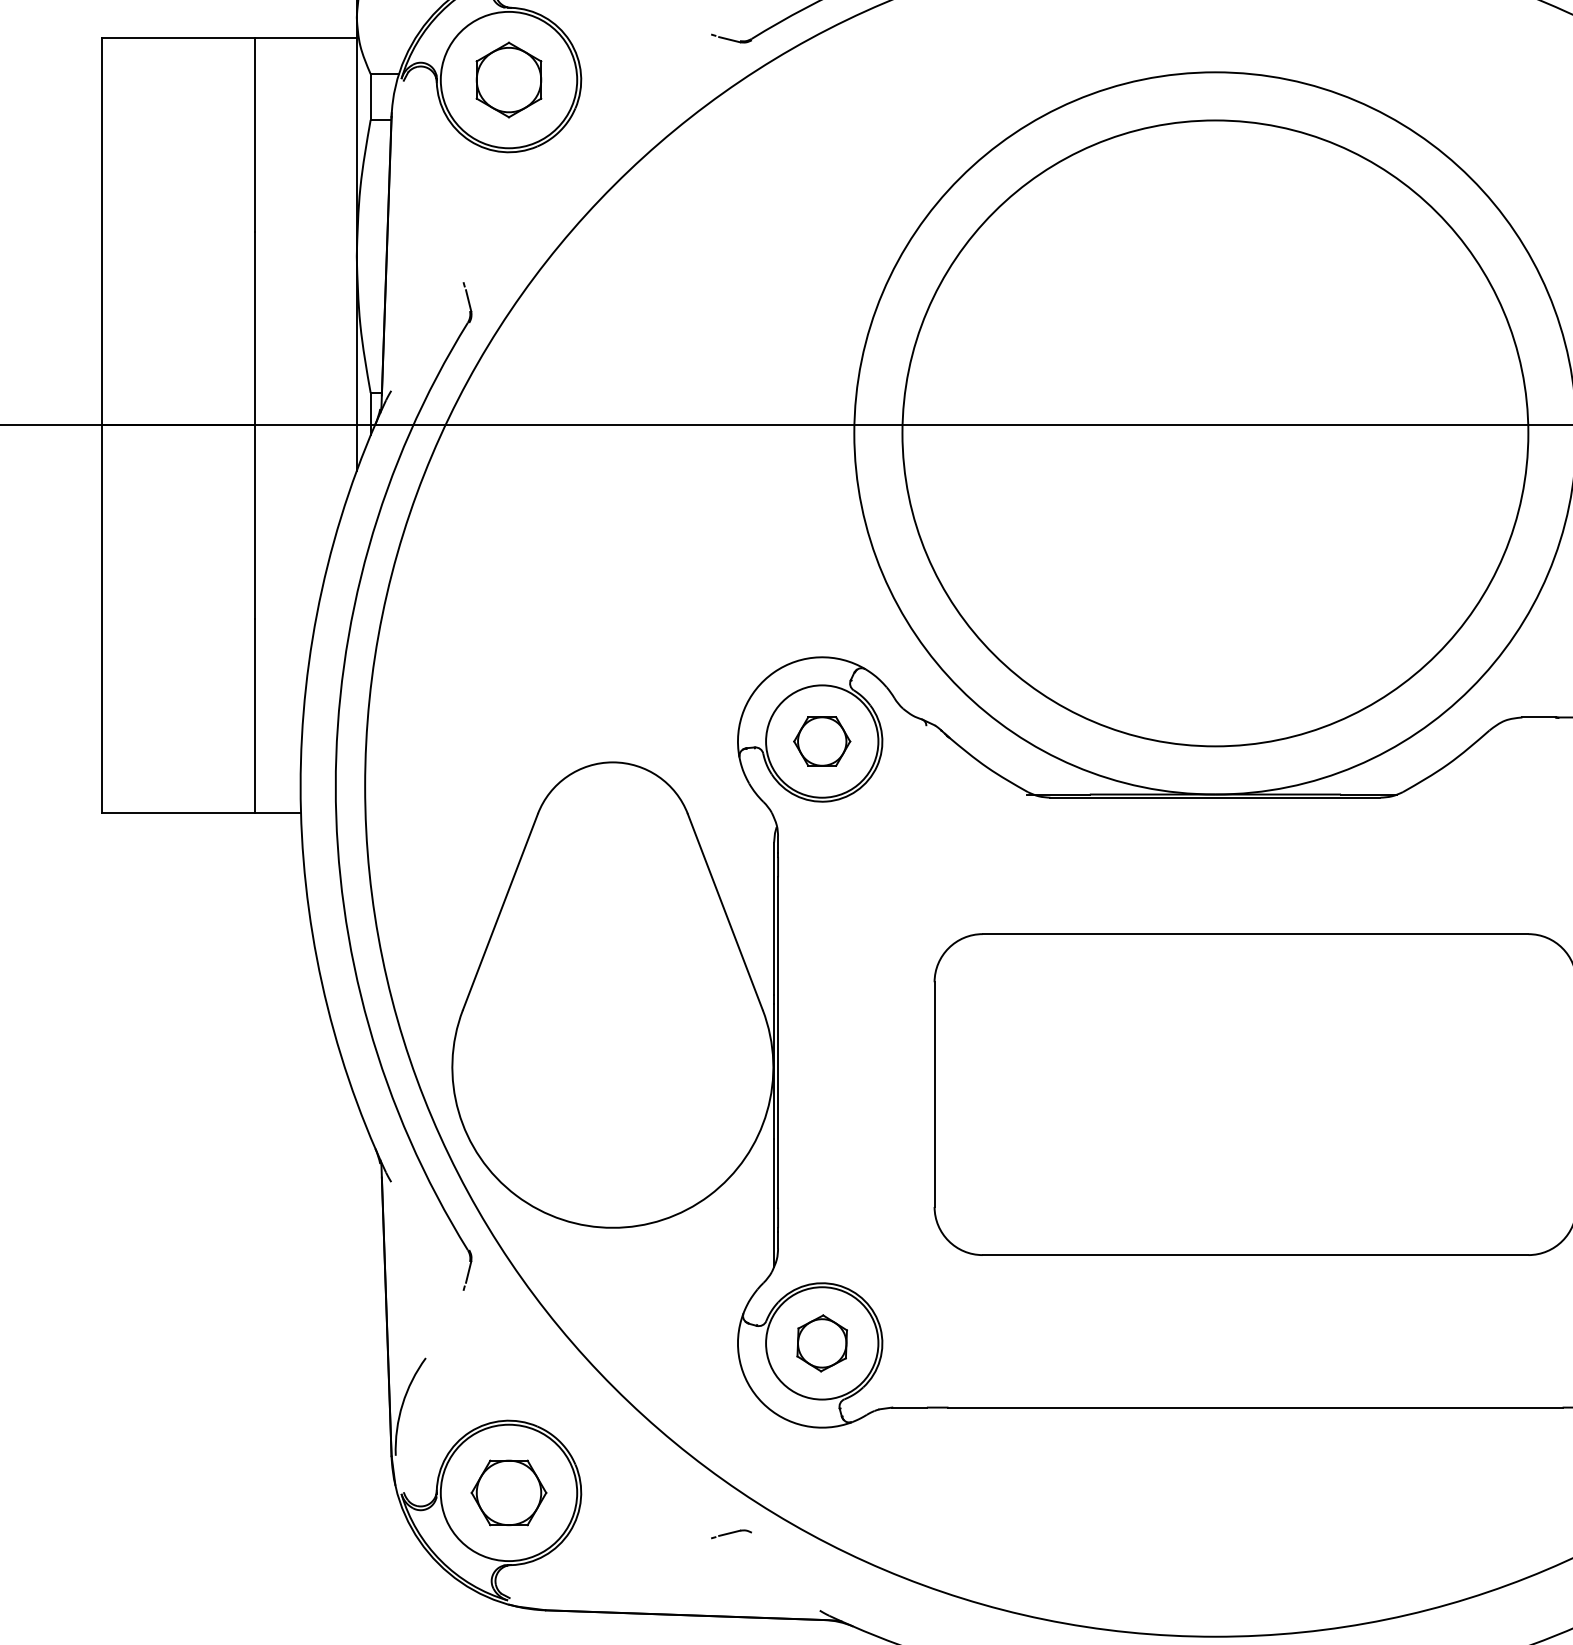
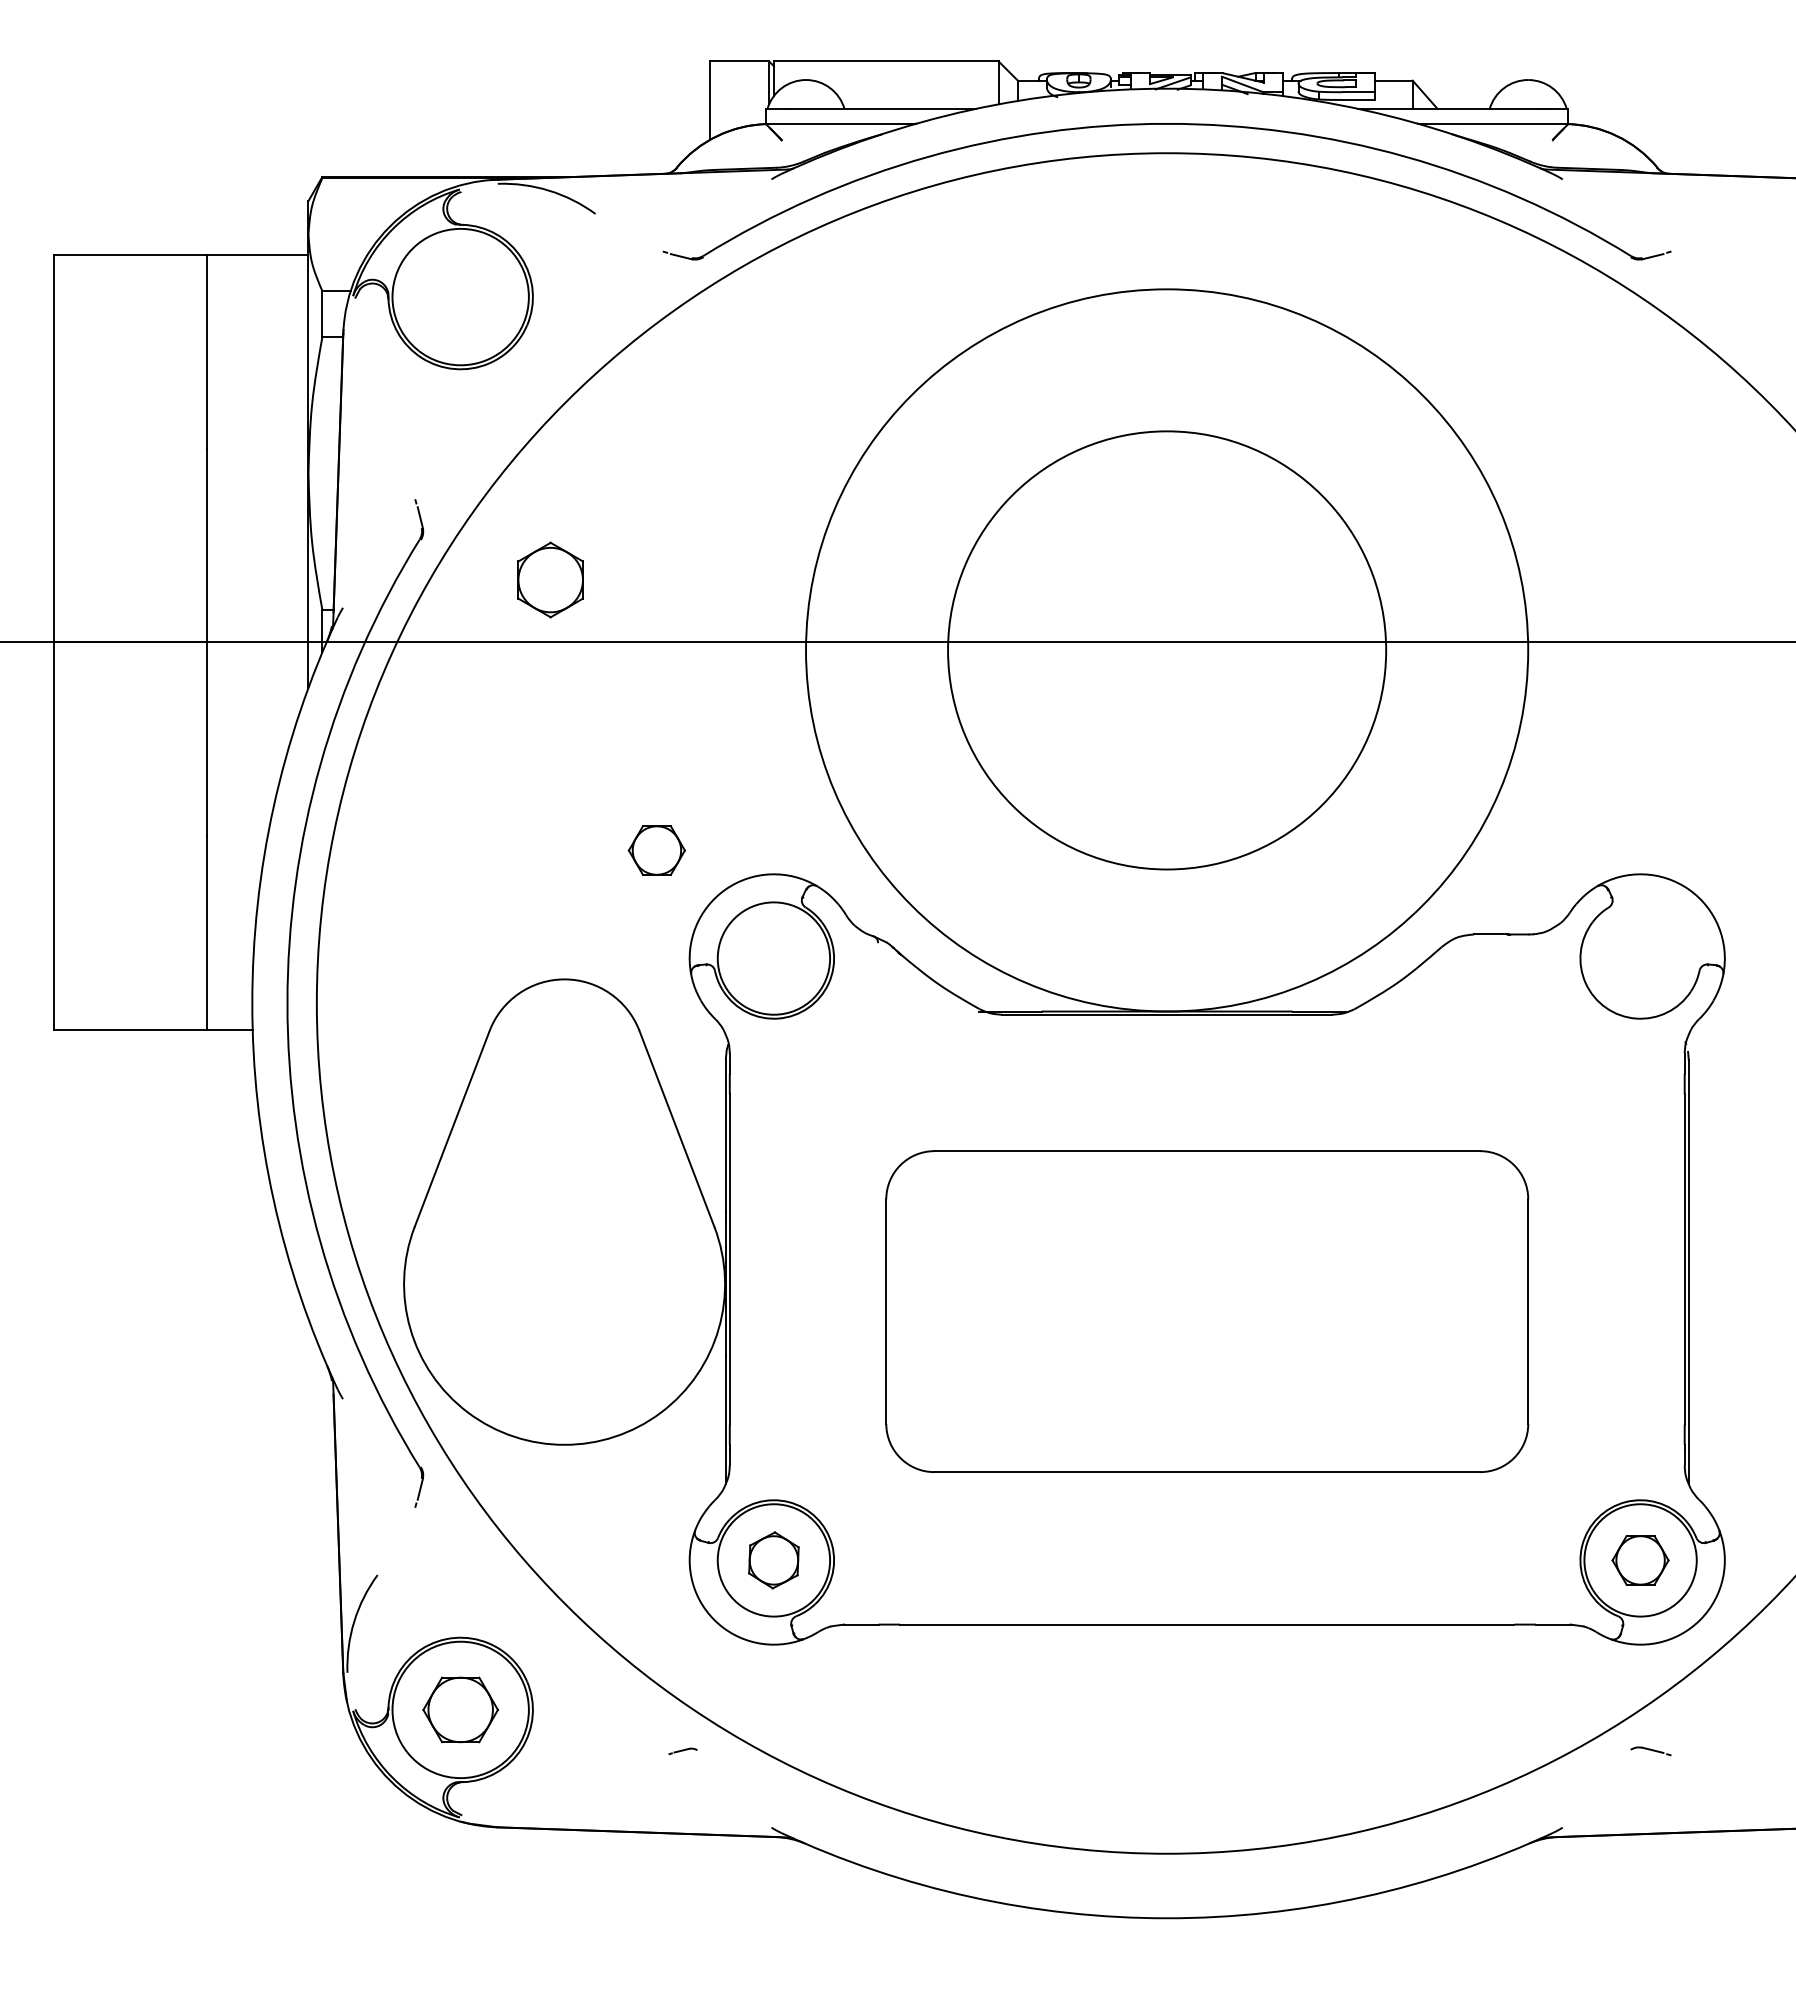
part: (508, 79) -> (550, 579), moved
circle: (1215, 433) -> (1167, 650), size x0.7
part: (821, 741) -> (656, 850), moved
part: (730, 1534) -> (682, 1751), size x0.7

